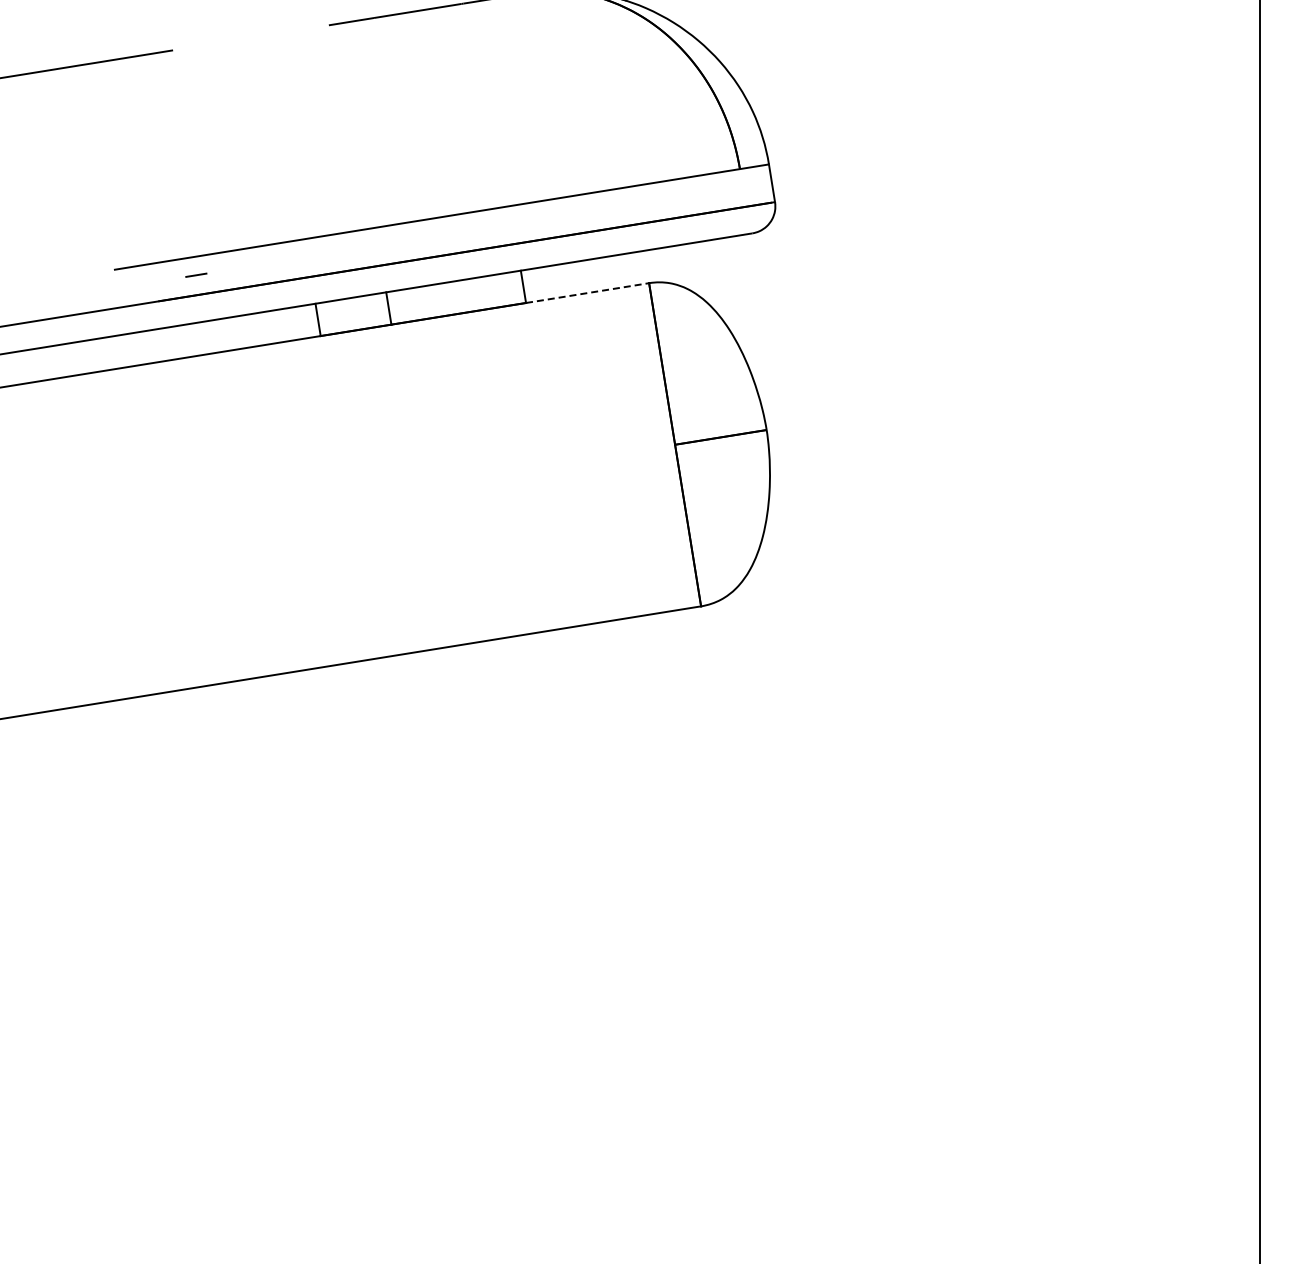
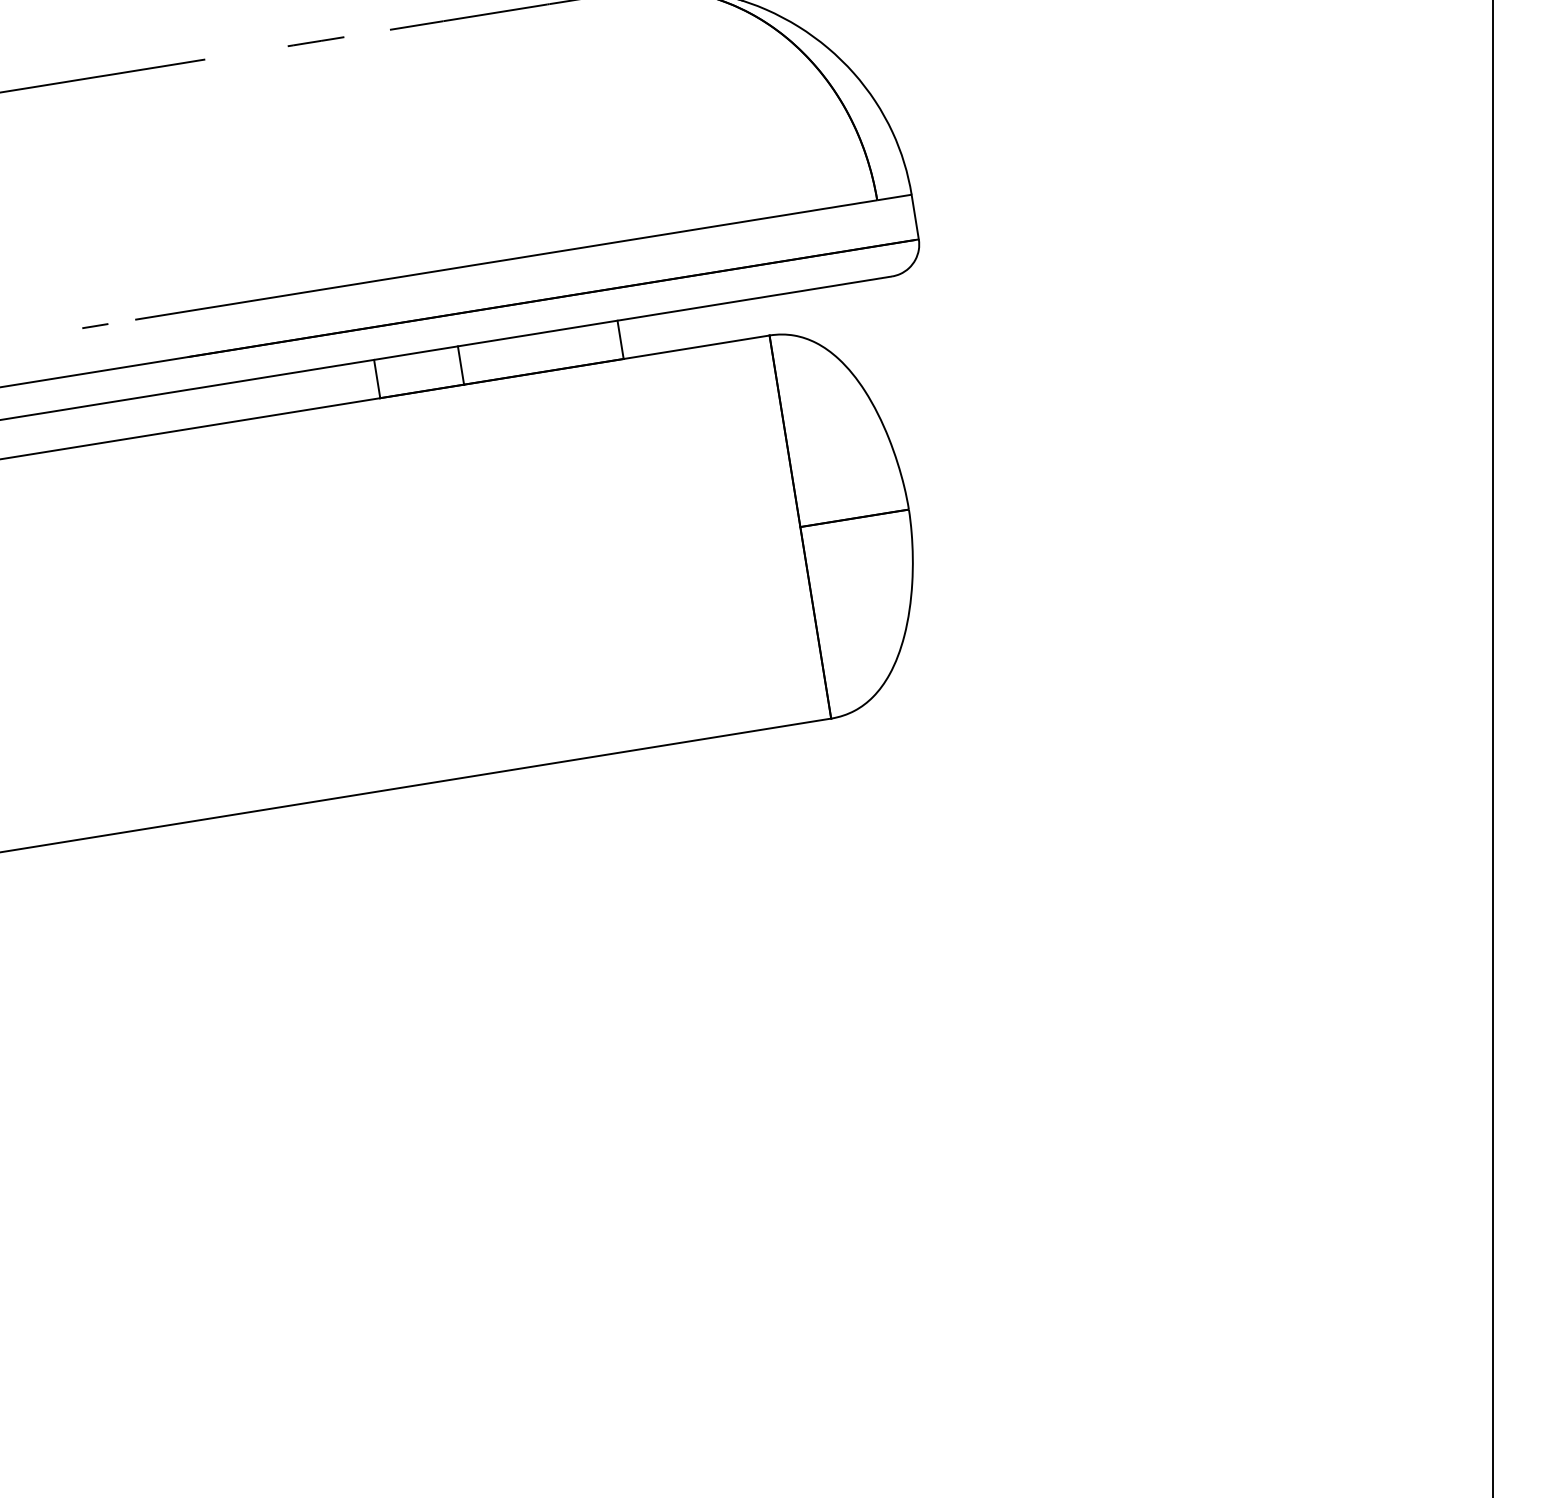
line: (266, 34) -> (316, 40), added
line: (196, 274) -> (95, 325), moved
line: (588, 293) -> (697, 347), dashed -> solid

